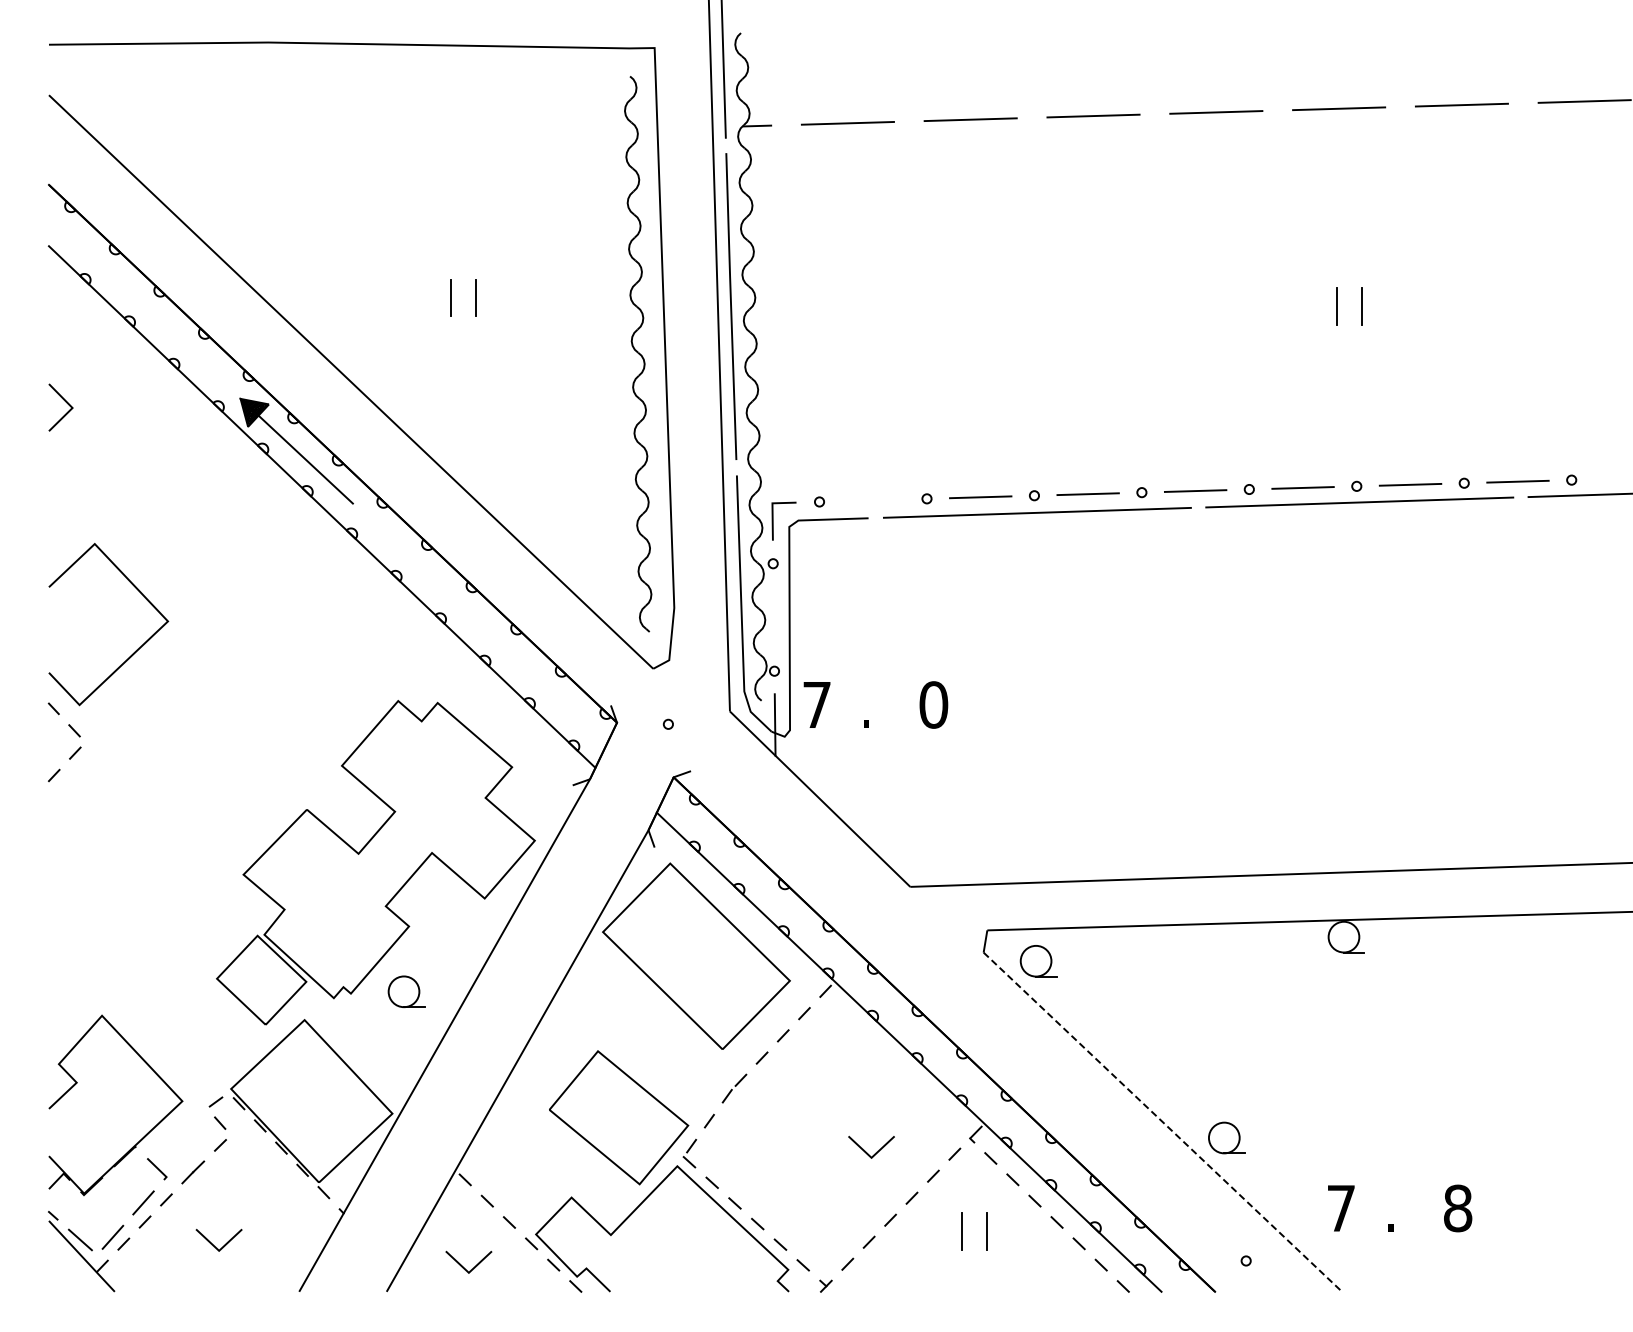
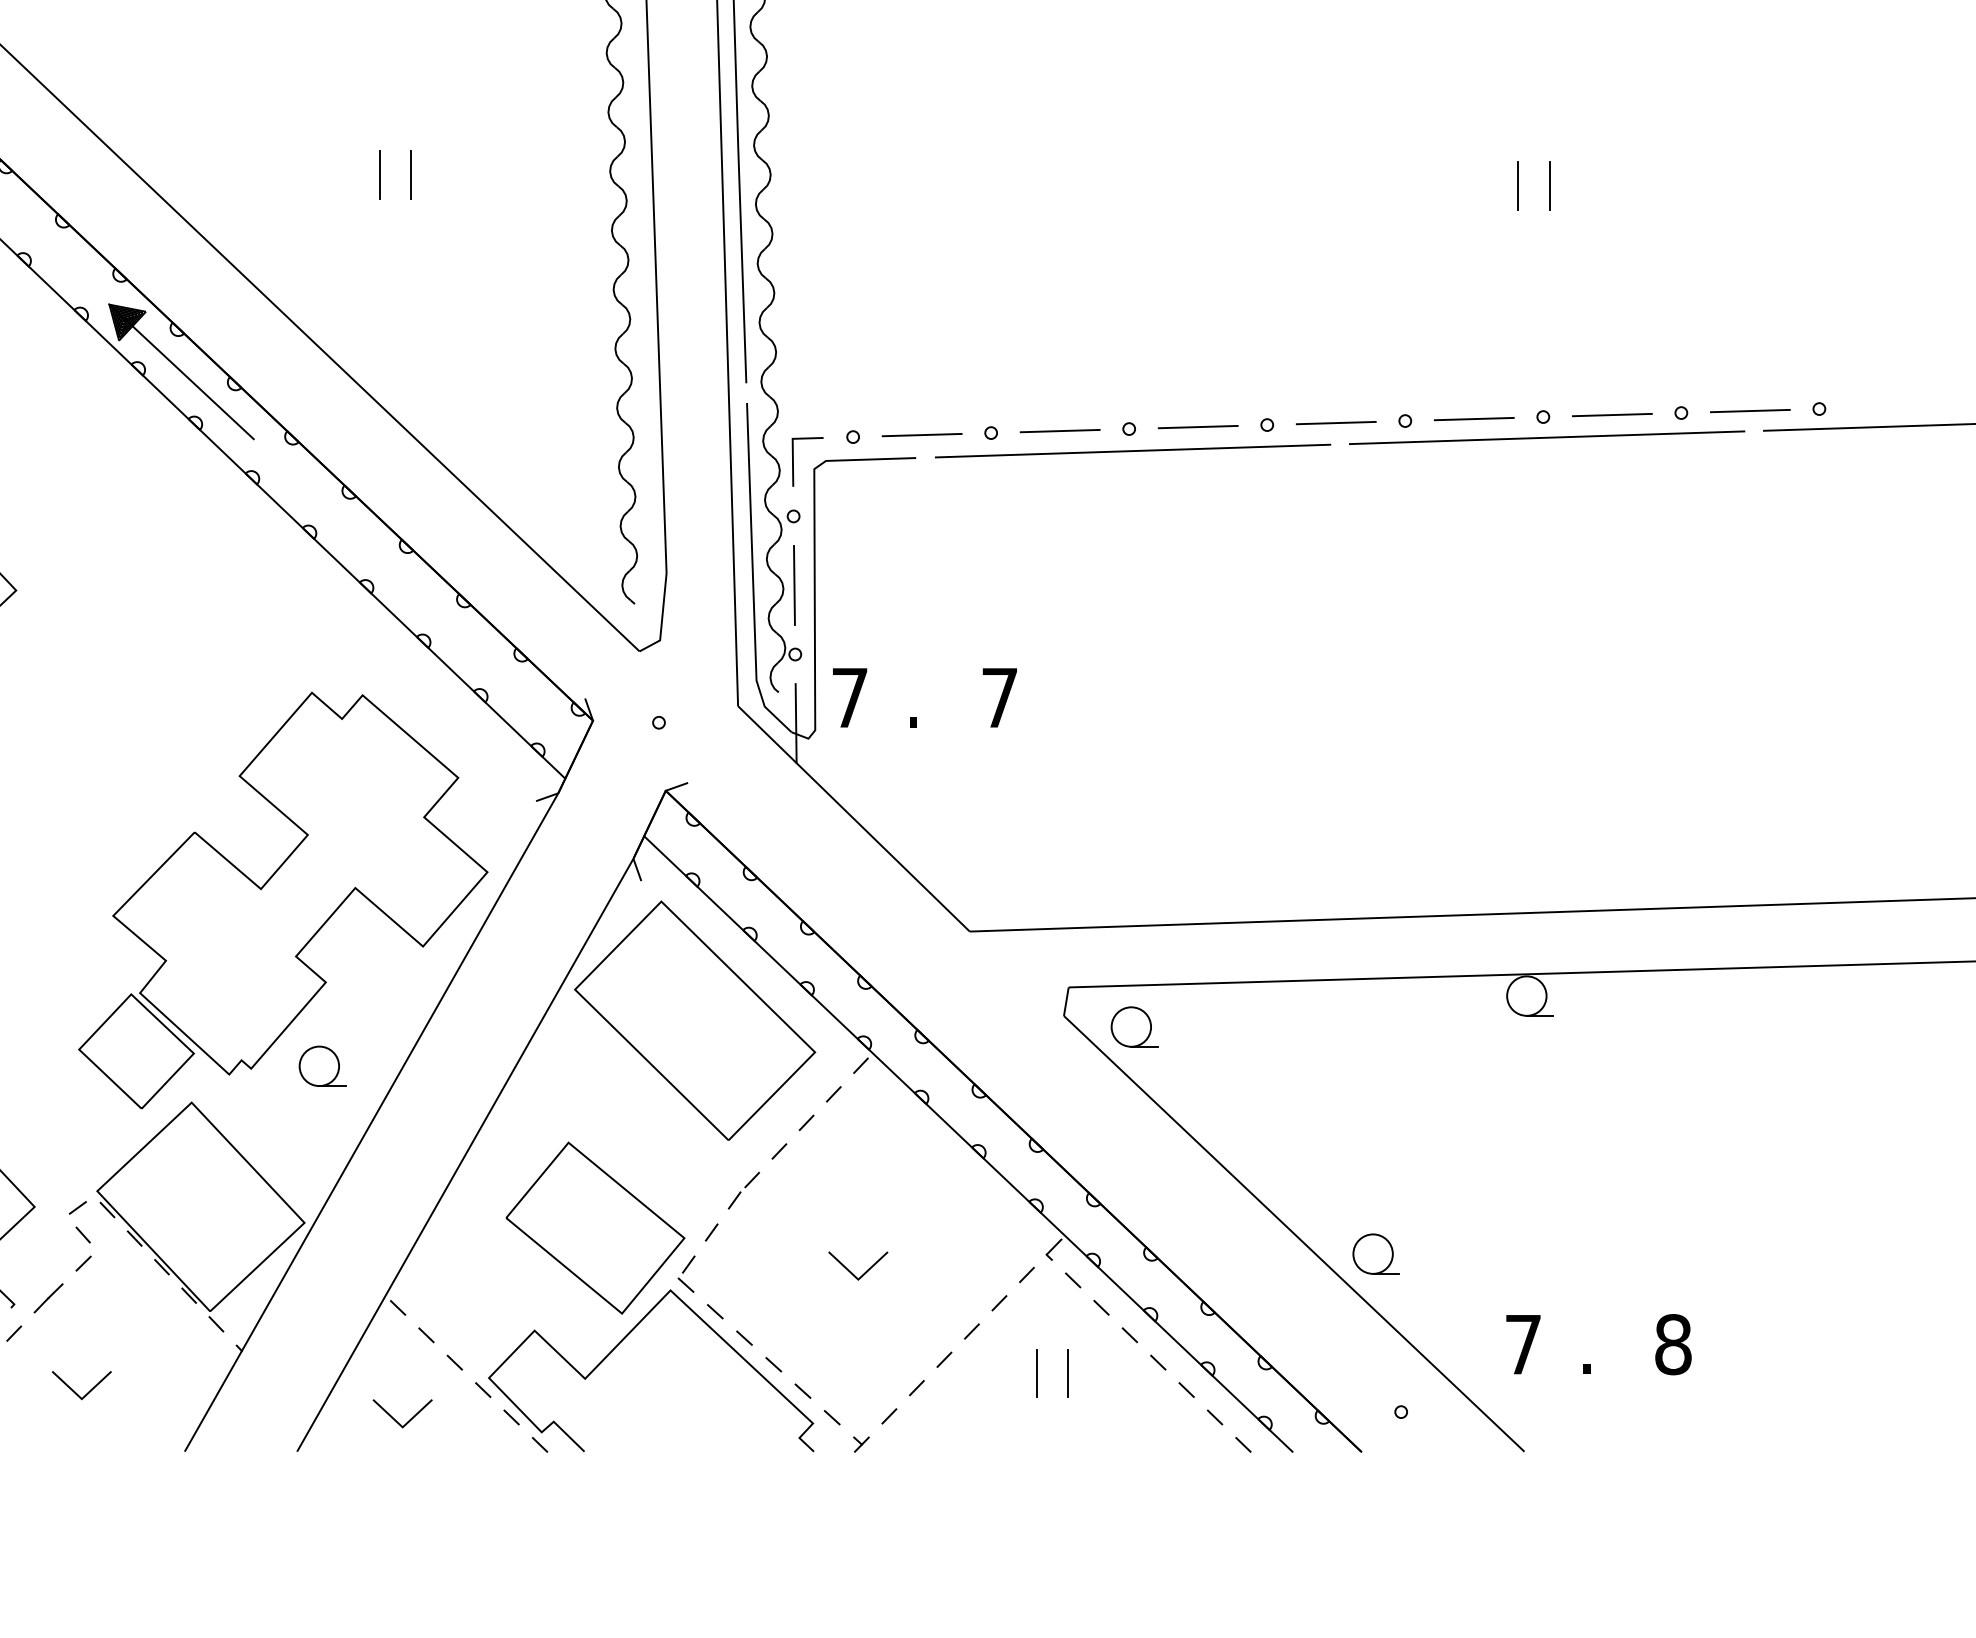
line: (872, 500) -> (921, 435), added
line: (773, 617) -> (794, 585), added
text: (933, 704) -> (999, 697), 0 -> 7
line: (1162, 1122) -> (1293, 1234), dashed -> solid
line: (866, 1151) -> (851, 1271), moved

